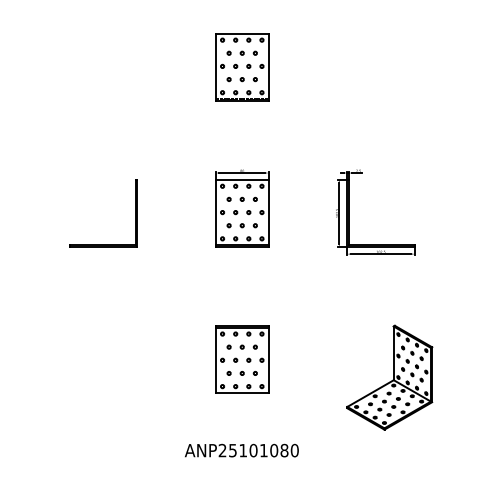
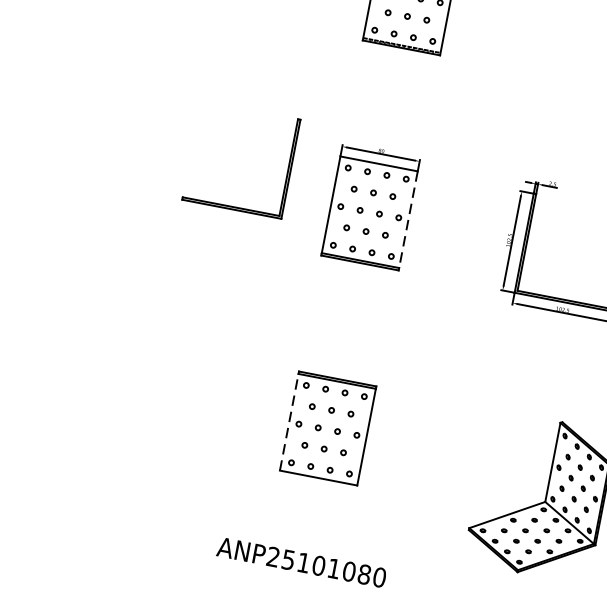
line: (268, 212) -> (408, 219), solid -> dashed
part: (103, 244) -> (232, 205), moved
line: (216, 360) -> (289, 422), solid -> dashed

